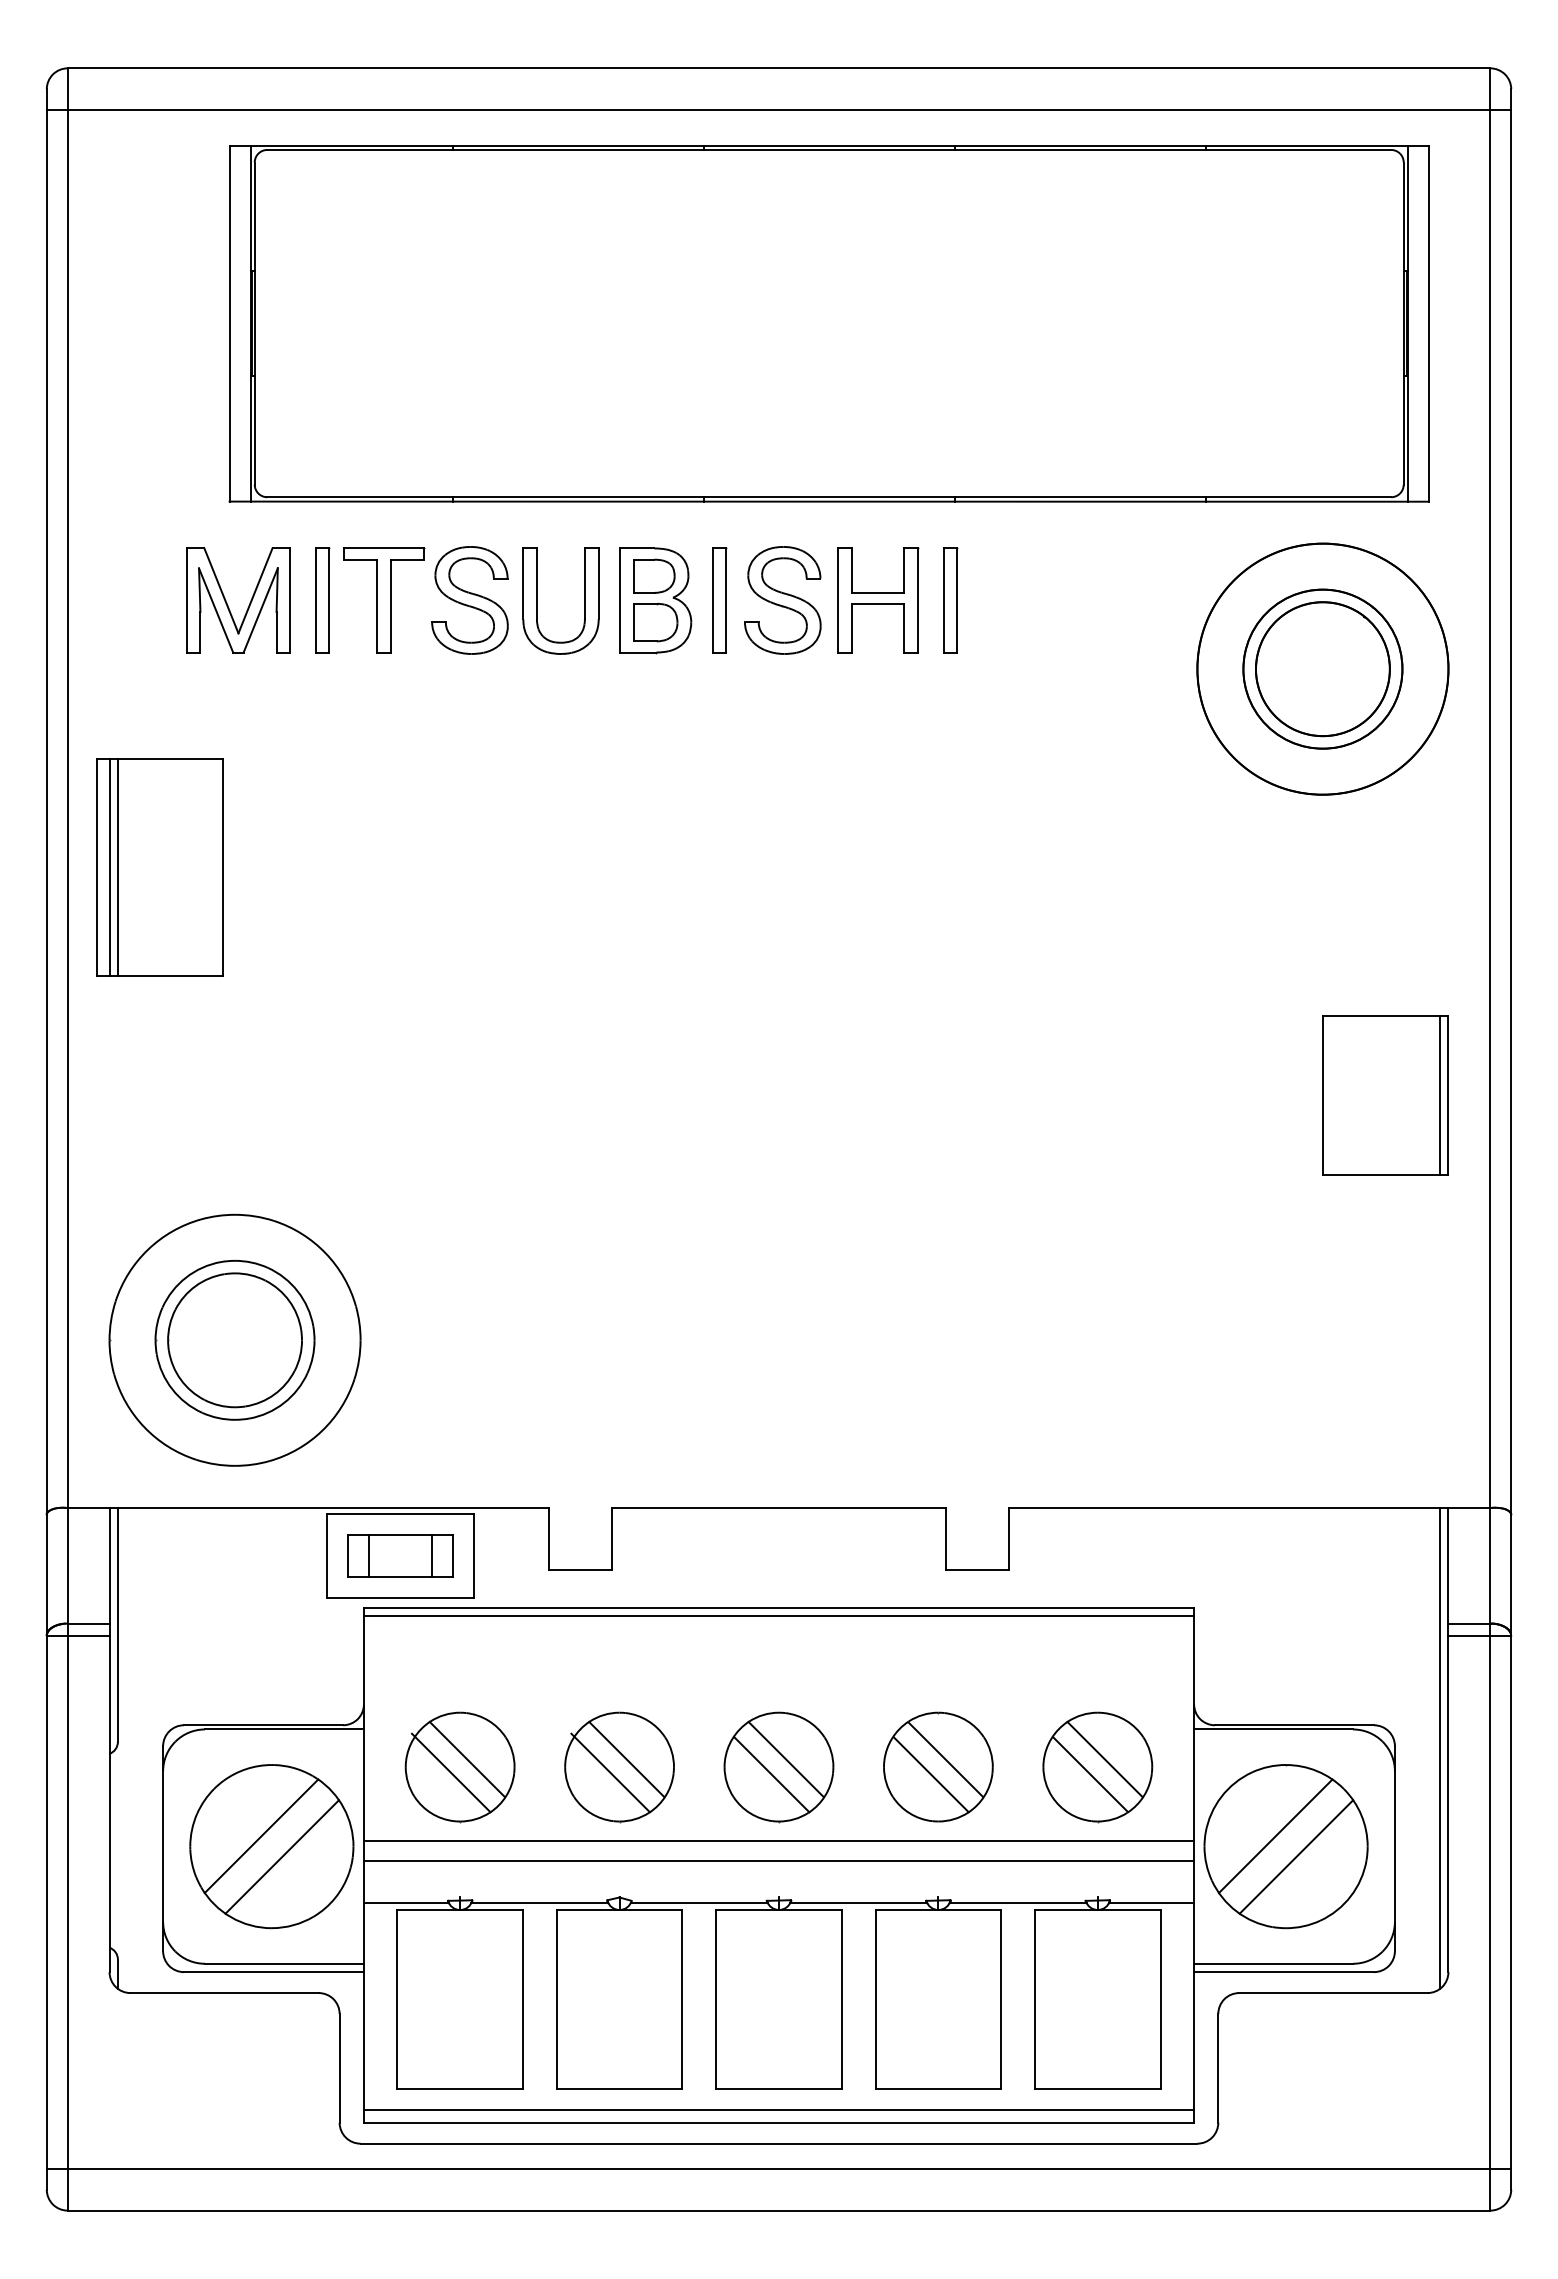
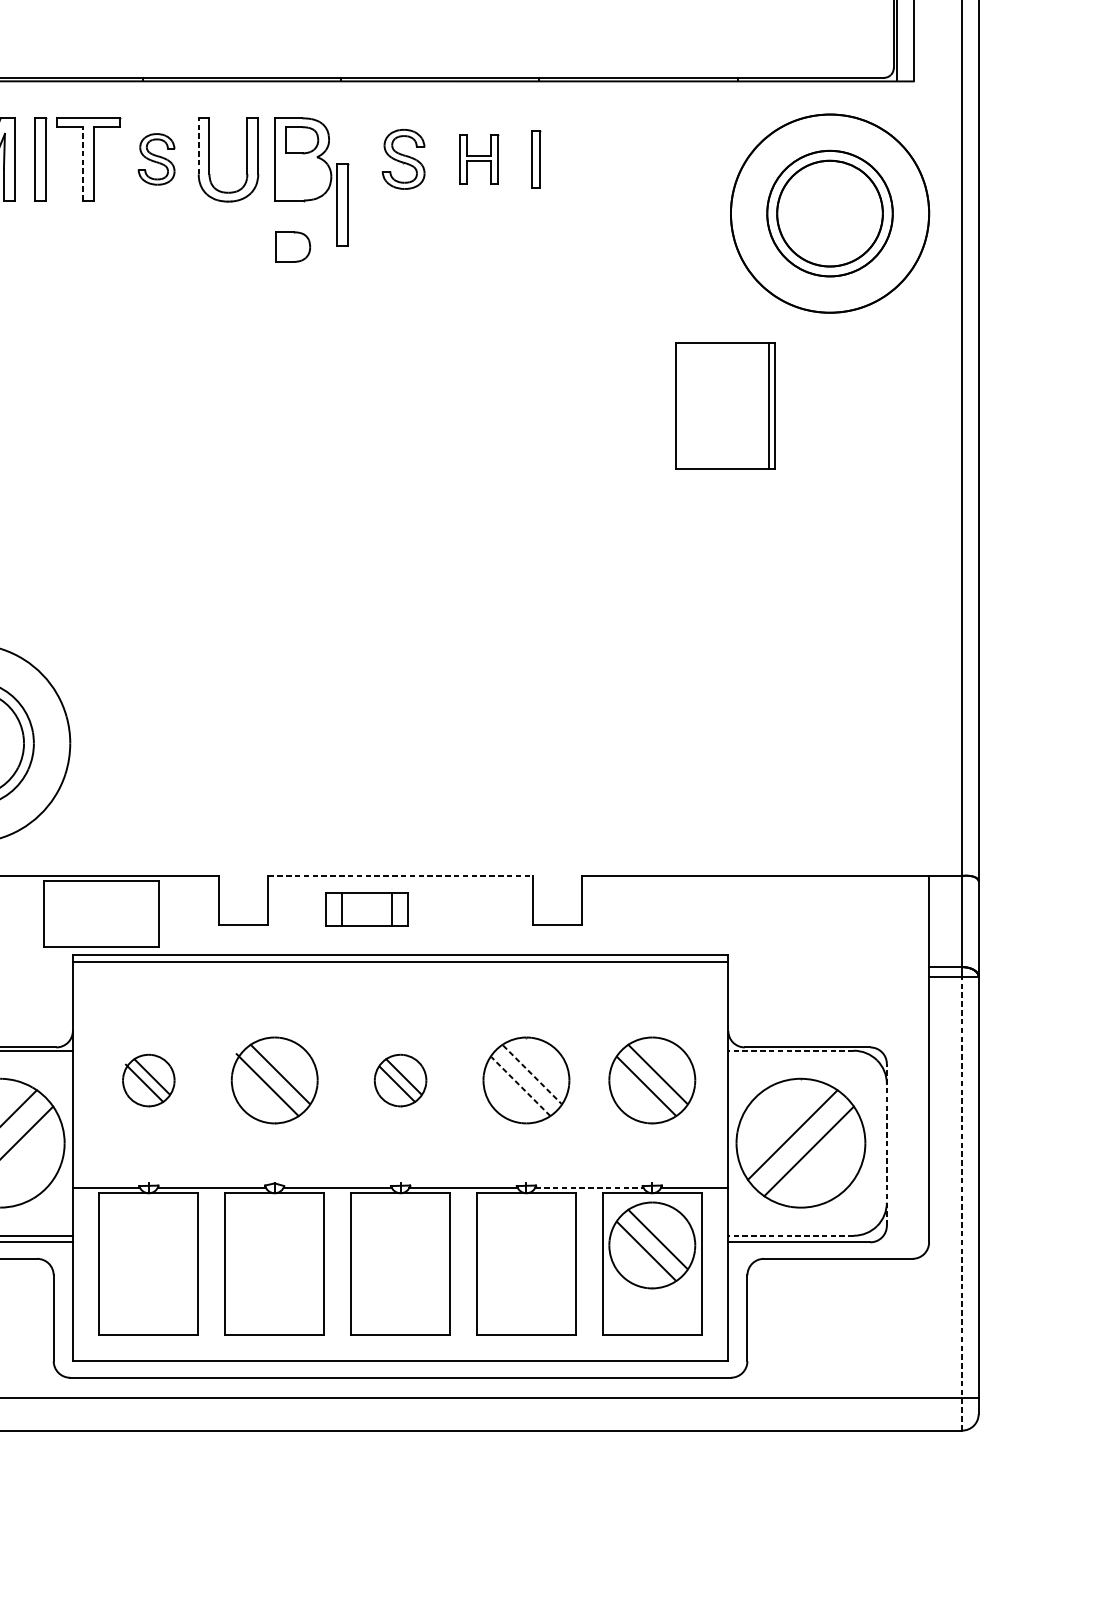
line: (523, 583) -> (198, 146), solid -> dashed
part: (469, 600) -> (156, 159), size x0.6
part: (719, 600) -> (342, 205), moved
part: (782, 600) -> (403, 159), size x0.7
part: (878, 600) -> (479, 159), size x0.6
part: (950, 600) -> (535, 159), size x0.7
line: (377, 605) -> (83, 163), solid -> dashed
part: (655, 622) -> (292, 247), moved
part: (1385, 1095) -> (725, 405), moved
line: (779, 1507) -> (400, 875), solid -> dashed
part: (400, 1555) -> (367, 909), moved
line: (1273, 1729) -> (791, 1050), solid -> dashed
line: (1440, 1747) -> (922, 1064), removed
line: (946, 1760) -> (532, 1075), solid -> dashed
part: (459, 1767) -> (148, 1080), size x0.6
part: (778, 1767) -> (400, 1080), size x0.6
line: (931, 1774) -> (520, 1086), solid -> dashed
line: (778, 1841) -> (400, 1139), removed
line: (1394, 1848) -> (886, 1144), solid -> dashed
line: (778, 1861) -> (400, 1154), removed
line: (1018, 1903) -> (589, 1188), solid -> dashed
line: (1490, 1922) -> (962, 1203), solid -> dashed
line: (1273, 1963) -> (791, 1235), solid -> dashed
part: (1097, 1976) -> (652, 1245), added
line: (778, 2110) -> (400, 1351), removed

